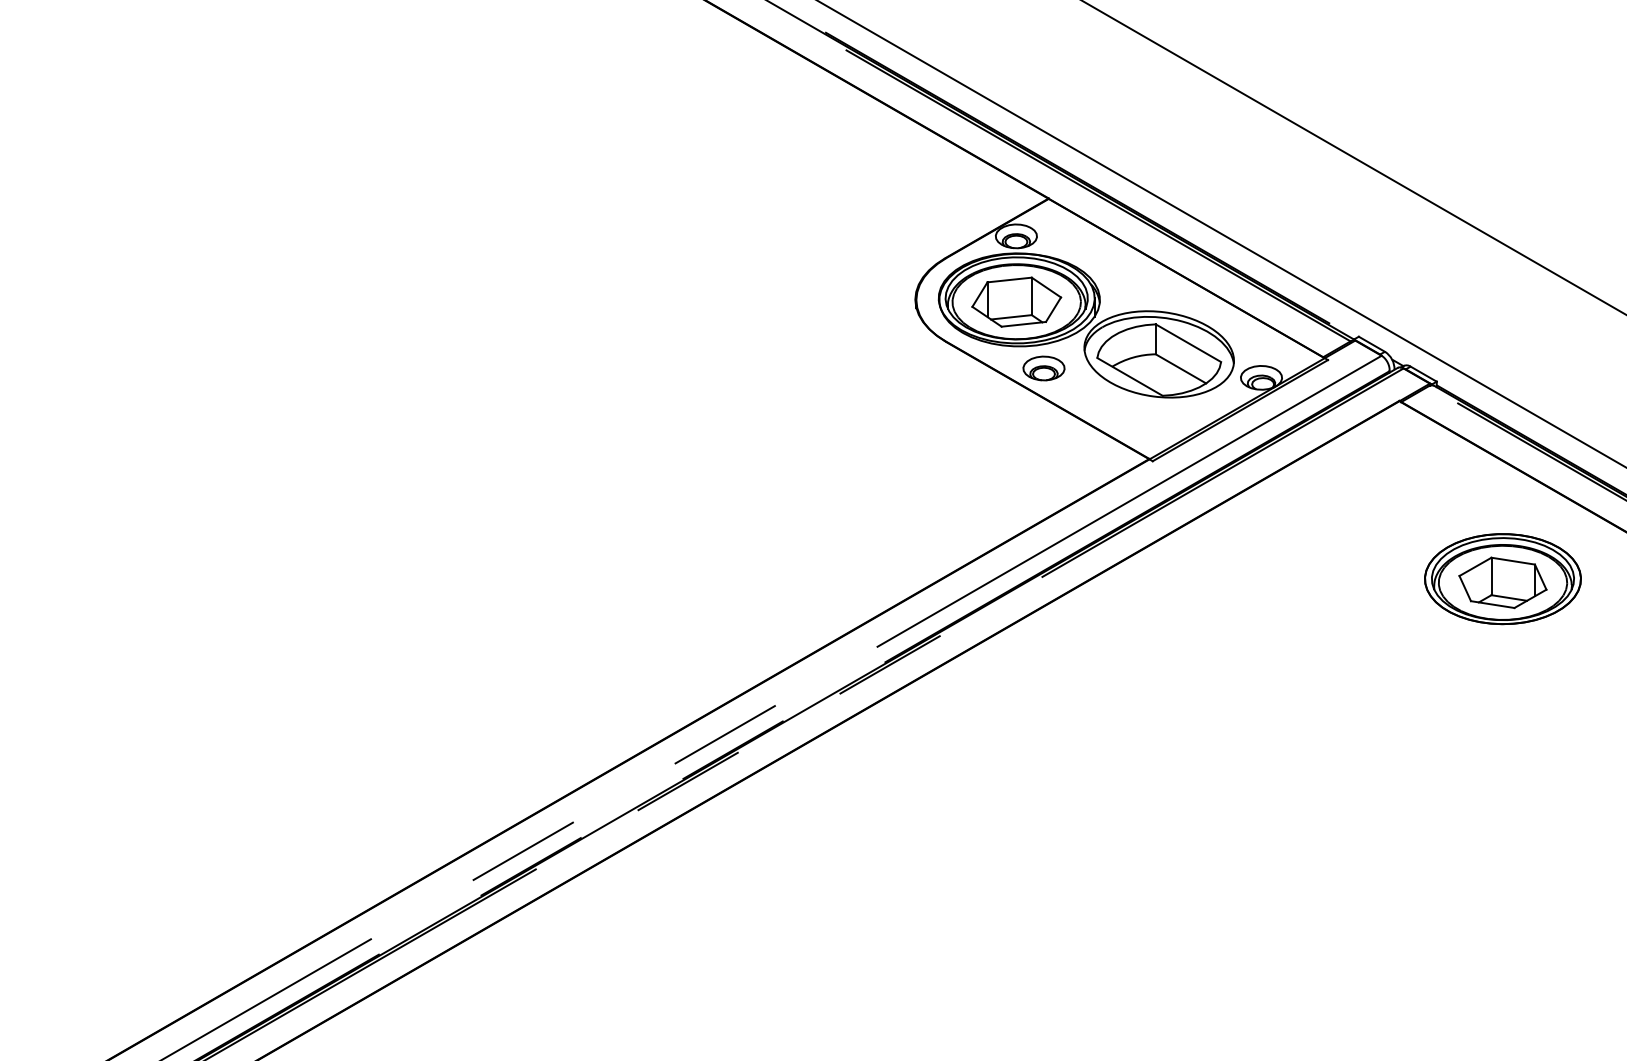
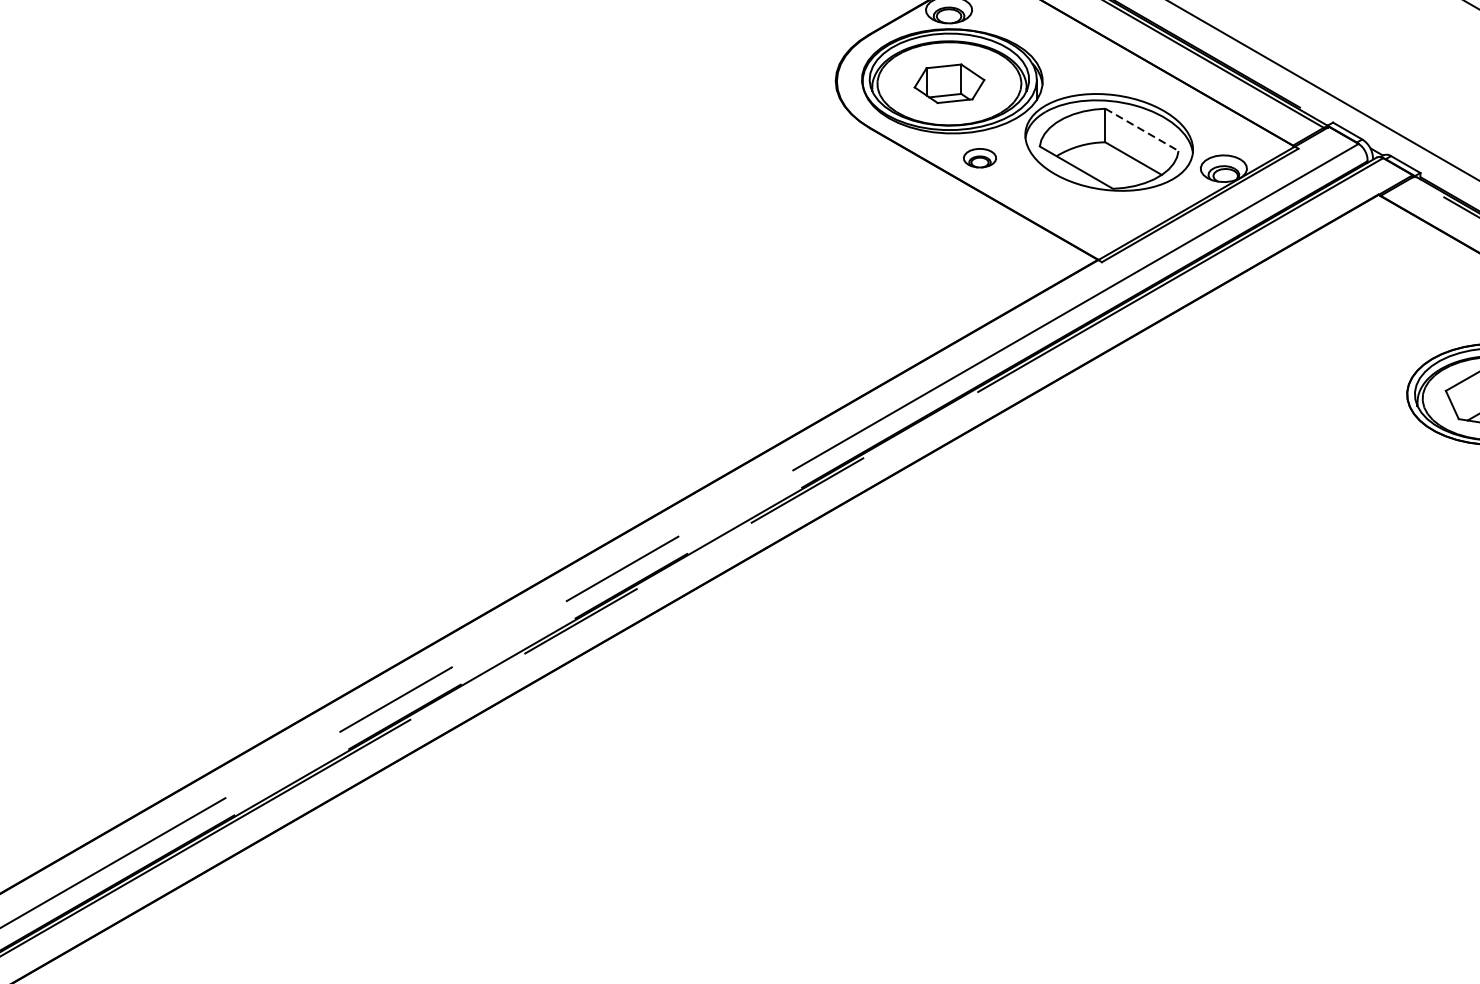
part: (1016, 301) -> (949, 83), size x0.7
line: (1188, 343) -> (1142, 130), solid -> dashed
part: (1043, 368) -> (979, 158), size x0.7

